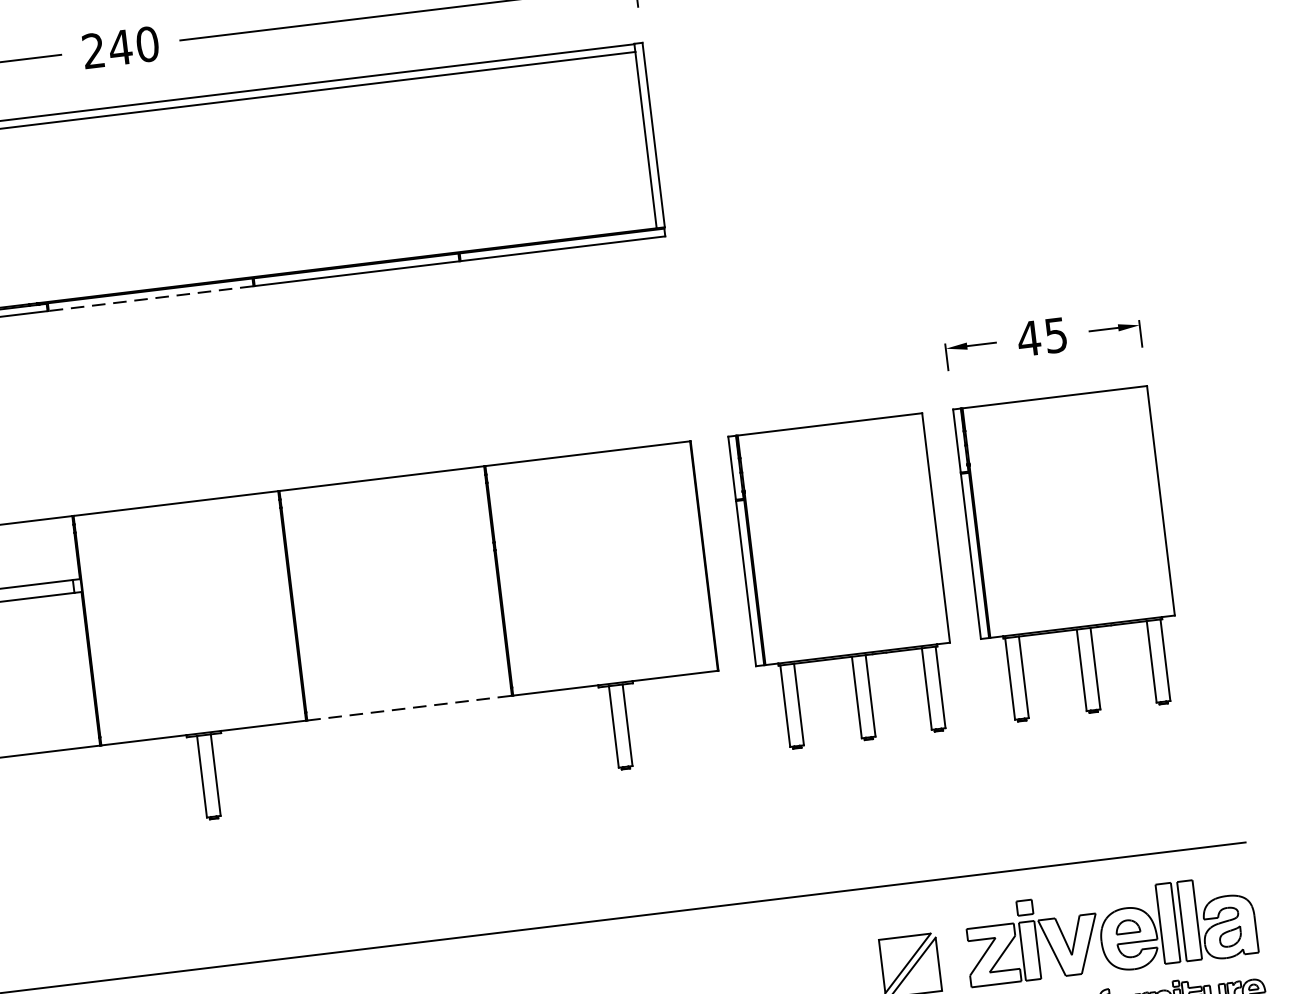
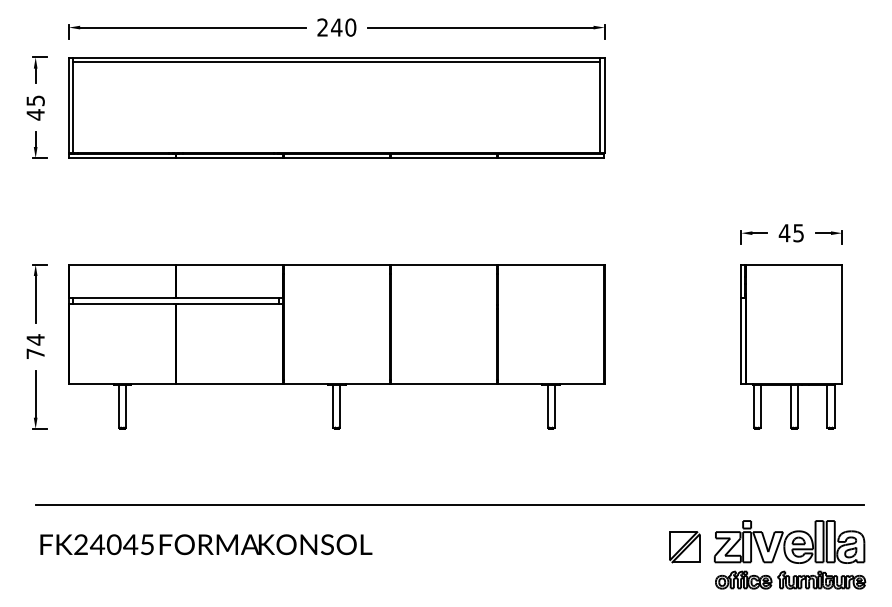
line: (150, 299) -> (336, 158), dashed -> solid
part: (843, 581) -> (674, 346), removed
line: (410, 708) -> (444, 384), dashed -> solid

